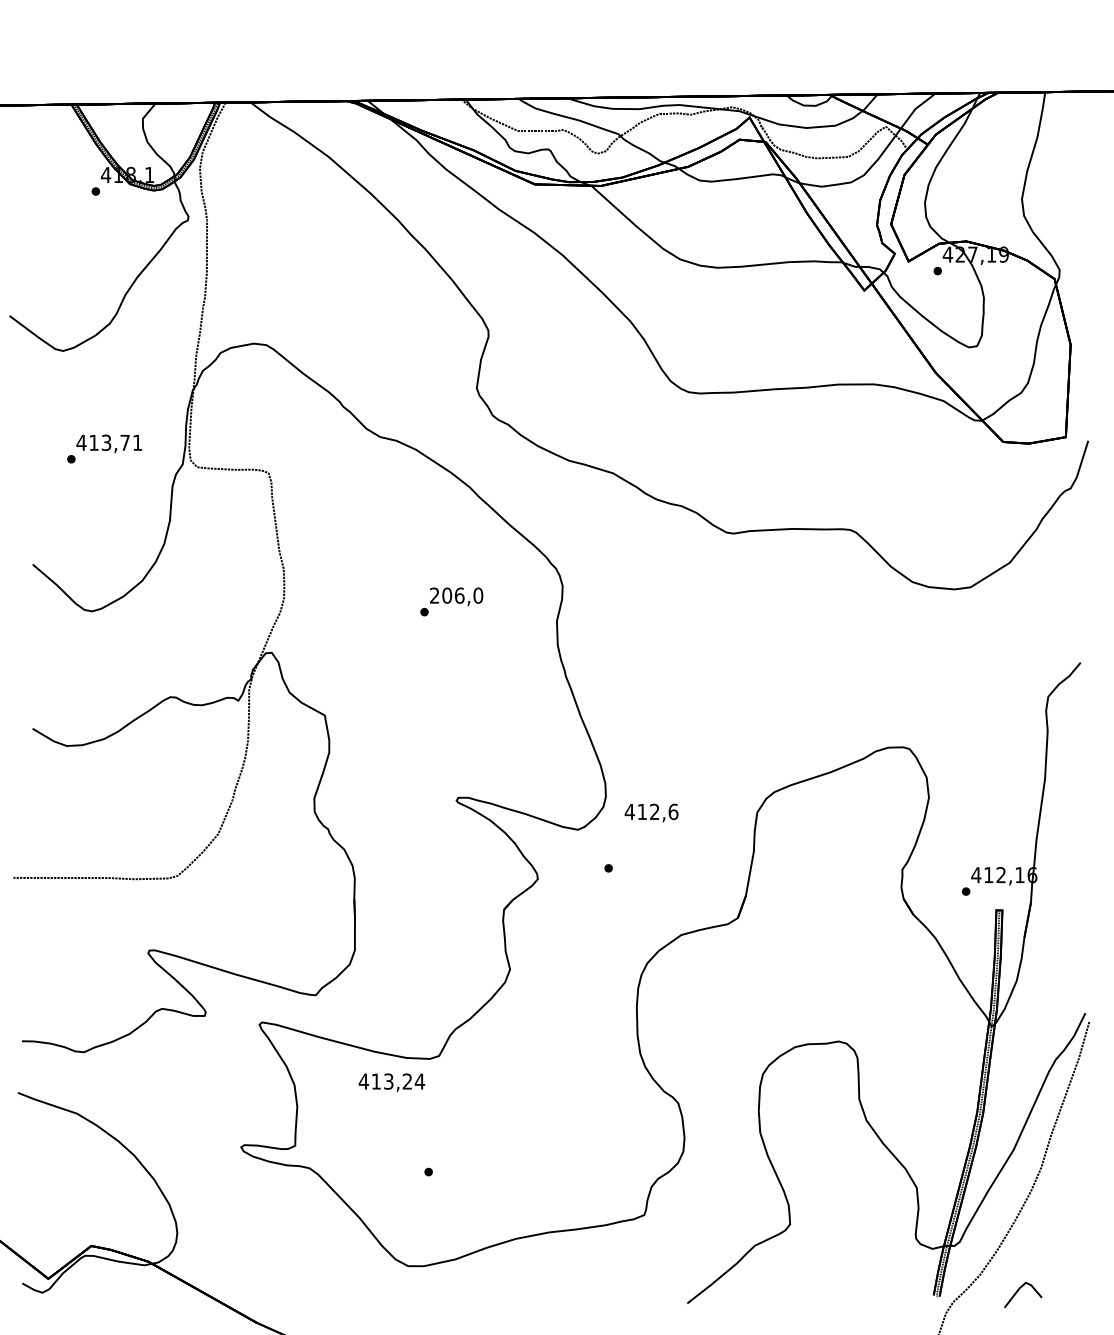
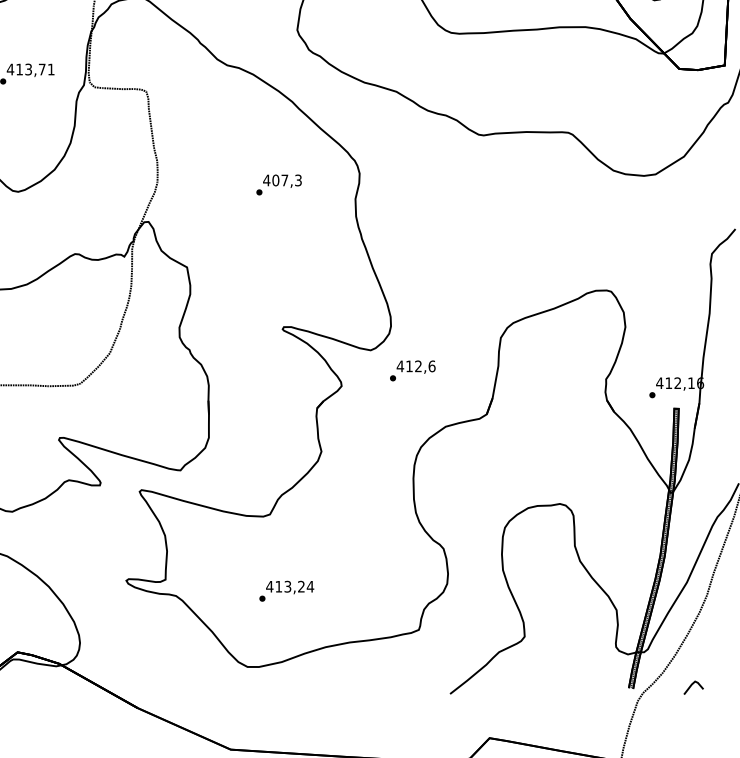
text: (456, 595) -> (282, 180), 206,0 -> 407,3
text: (651, 812) -> (416, 366), moved
text: (391, 1082) -> (289, 587), moved
part: (1022, 1294) -> (693, 687), size x0.71

